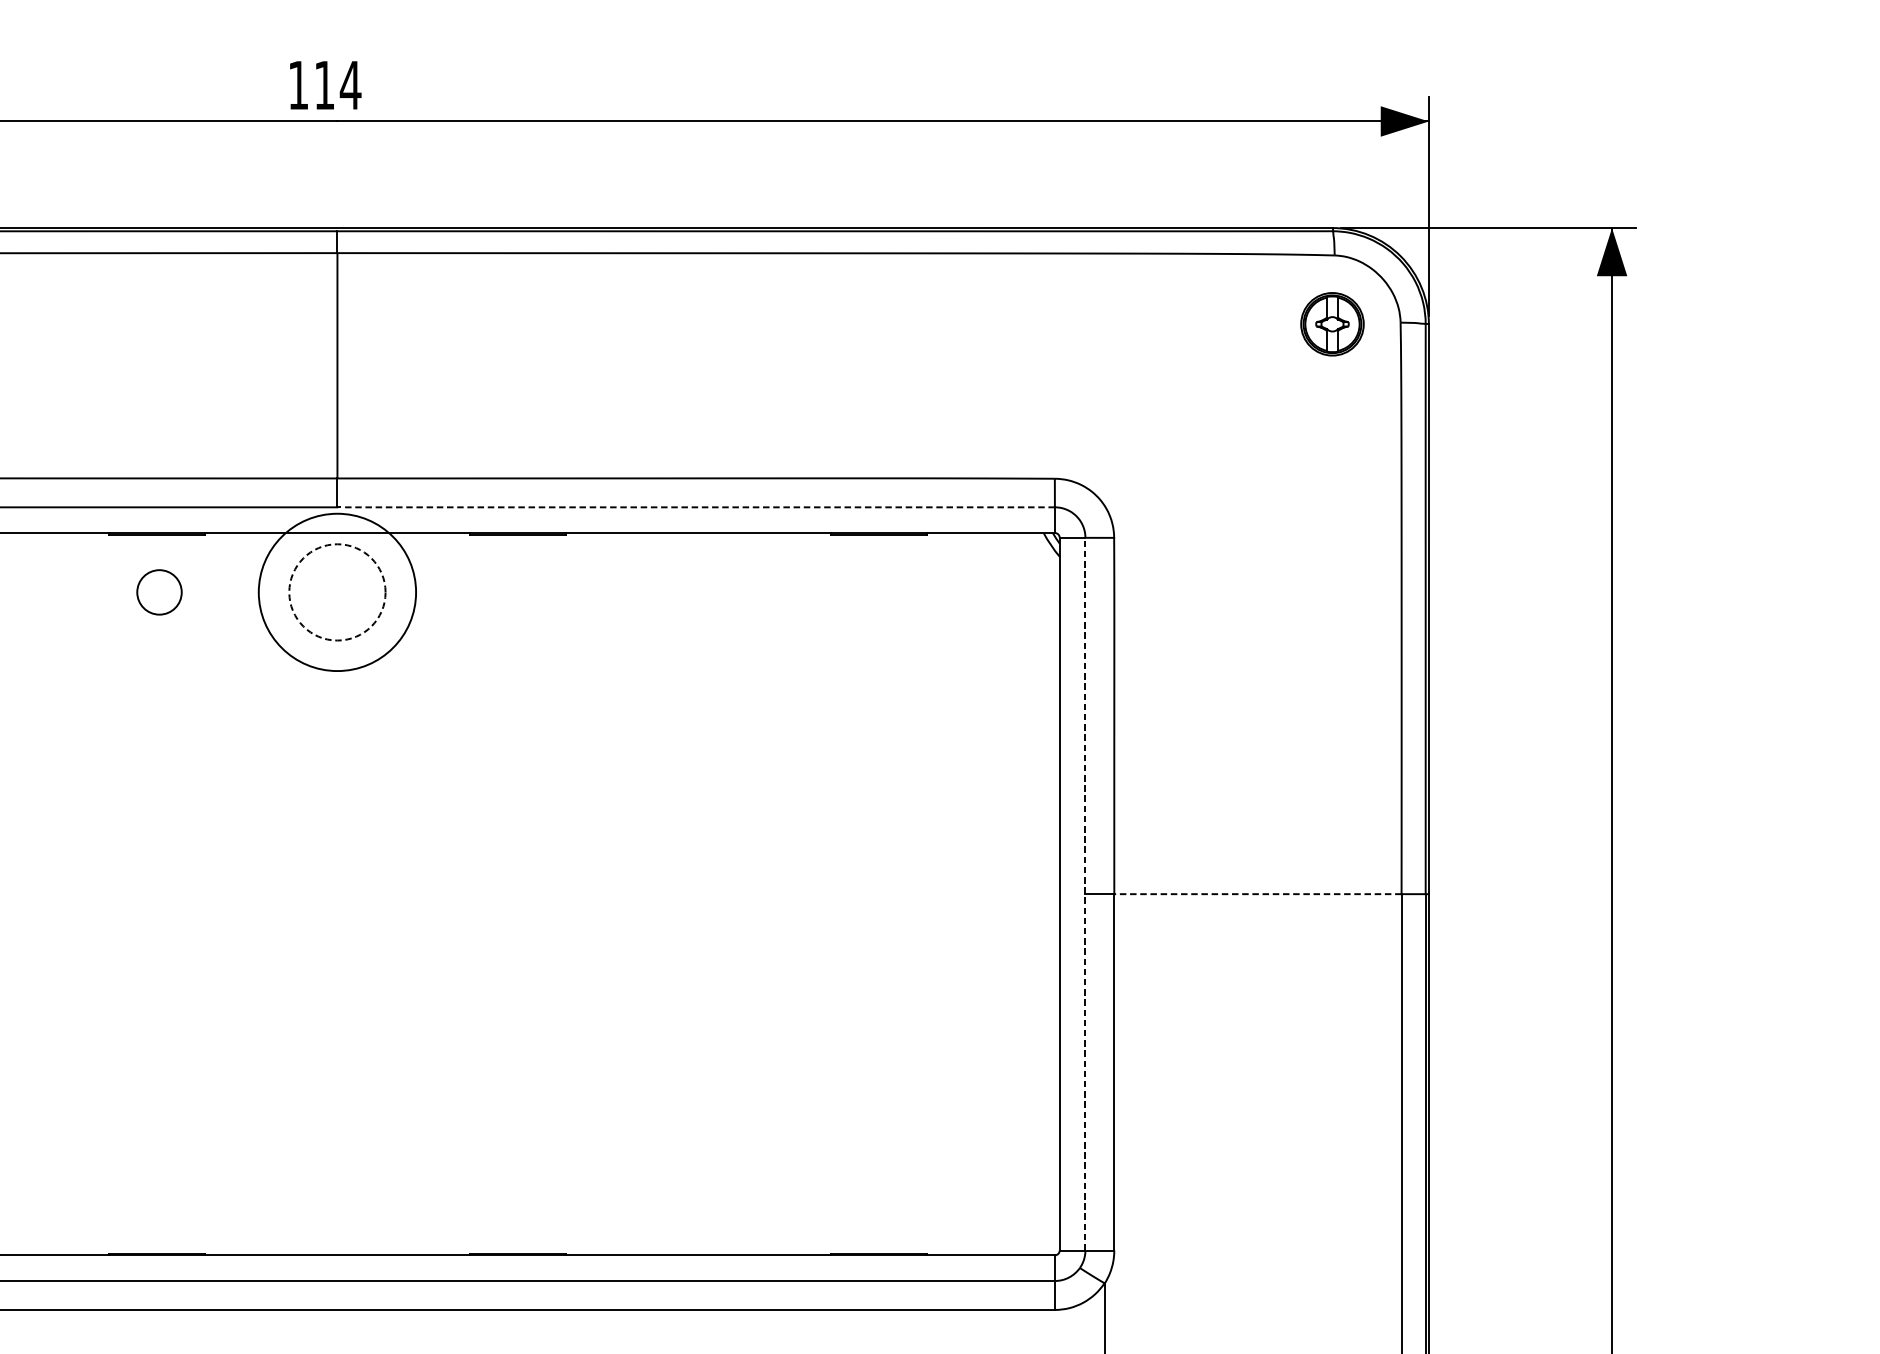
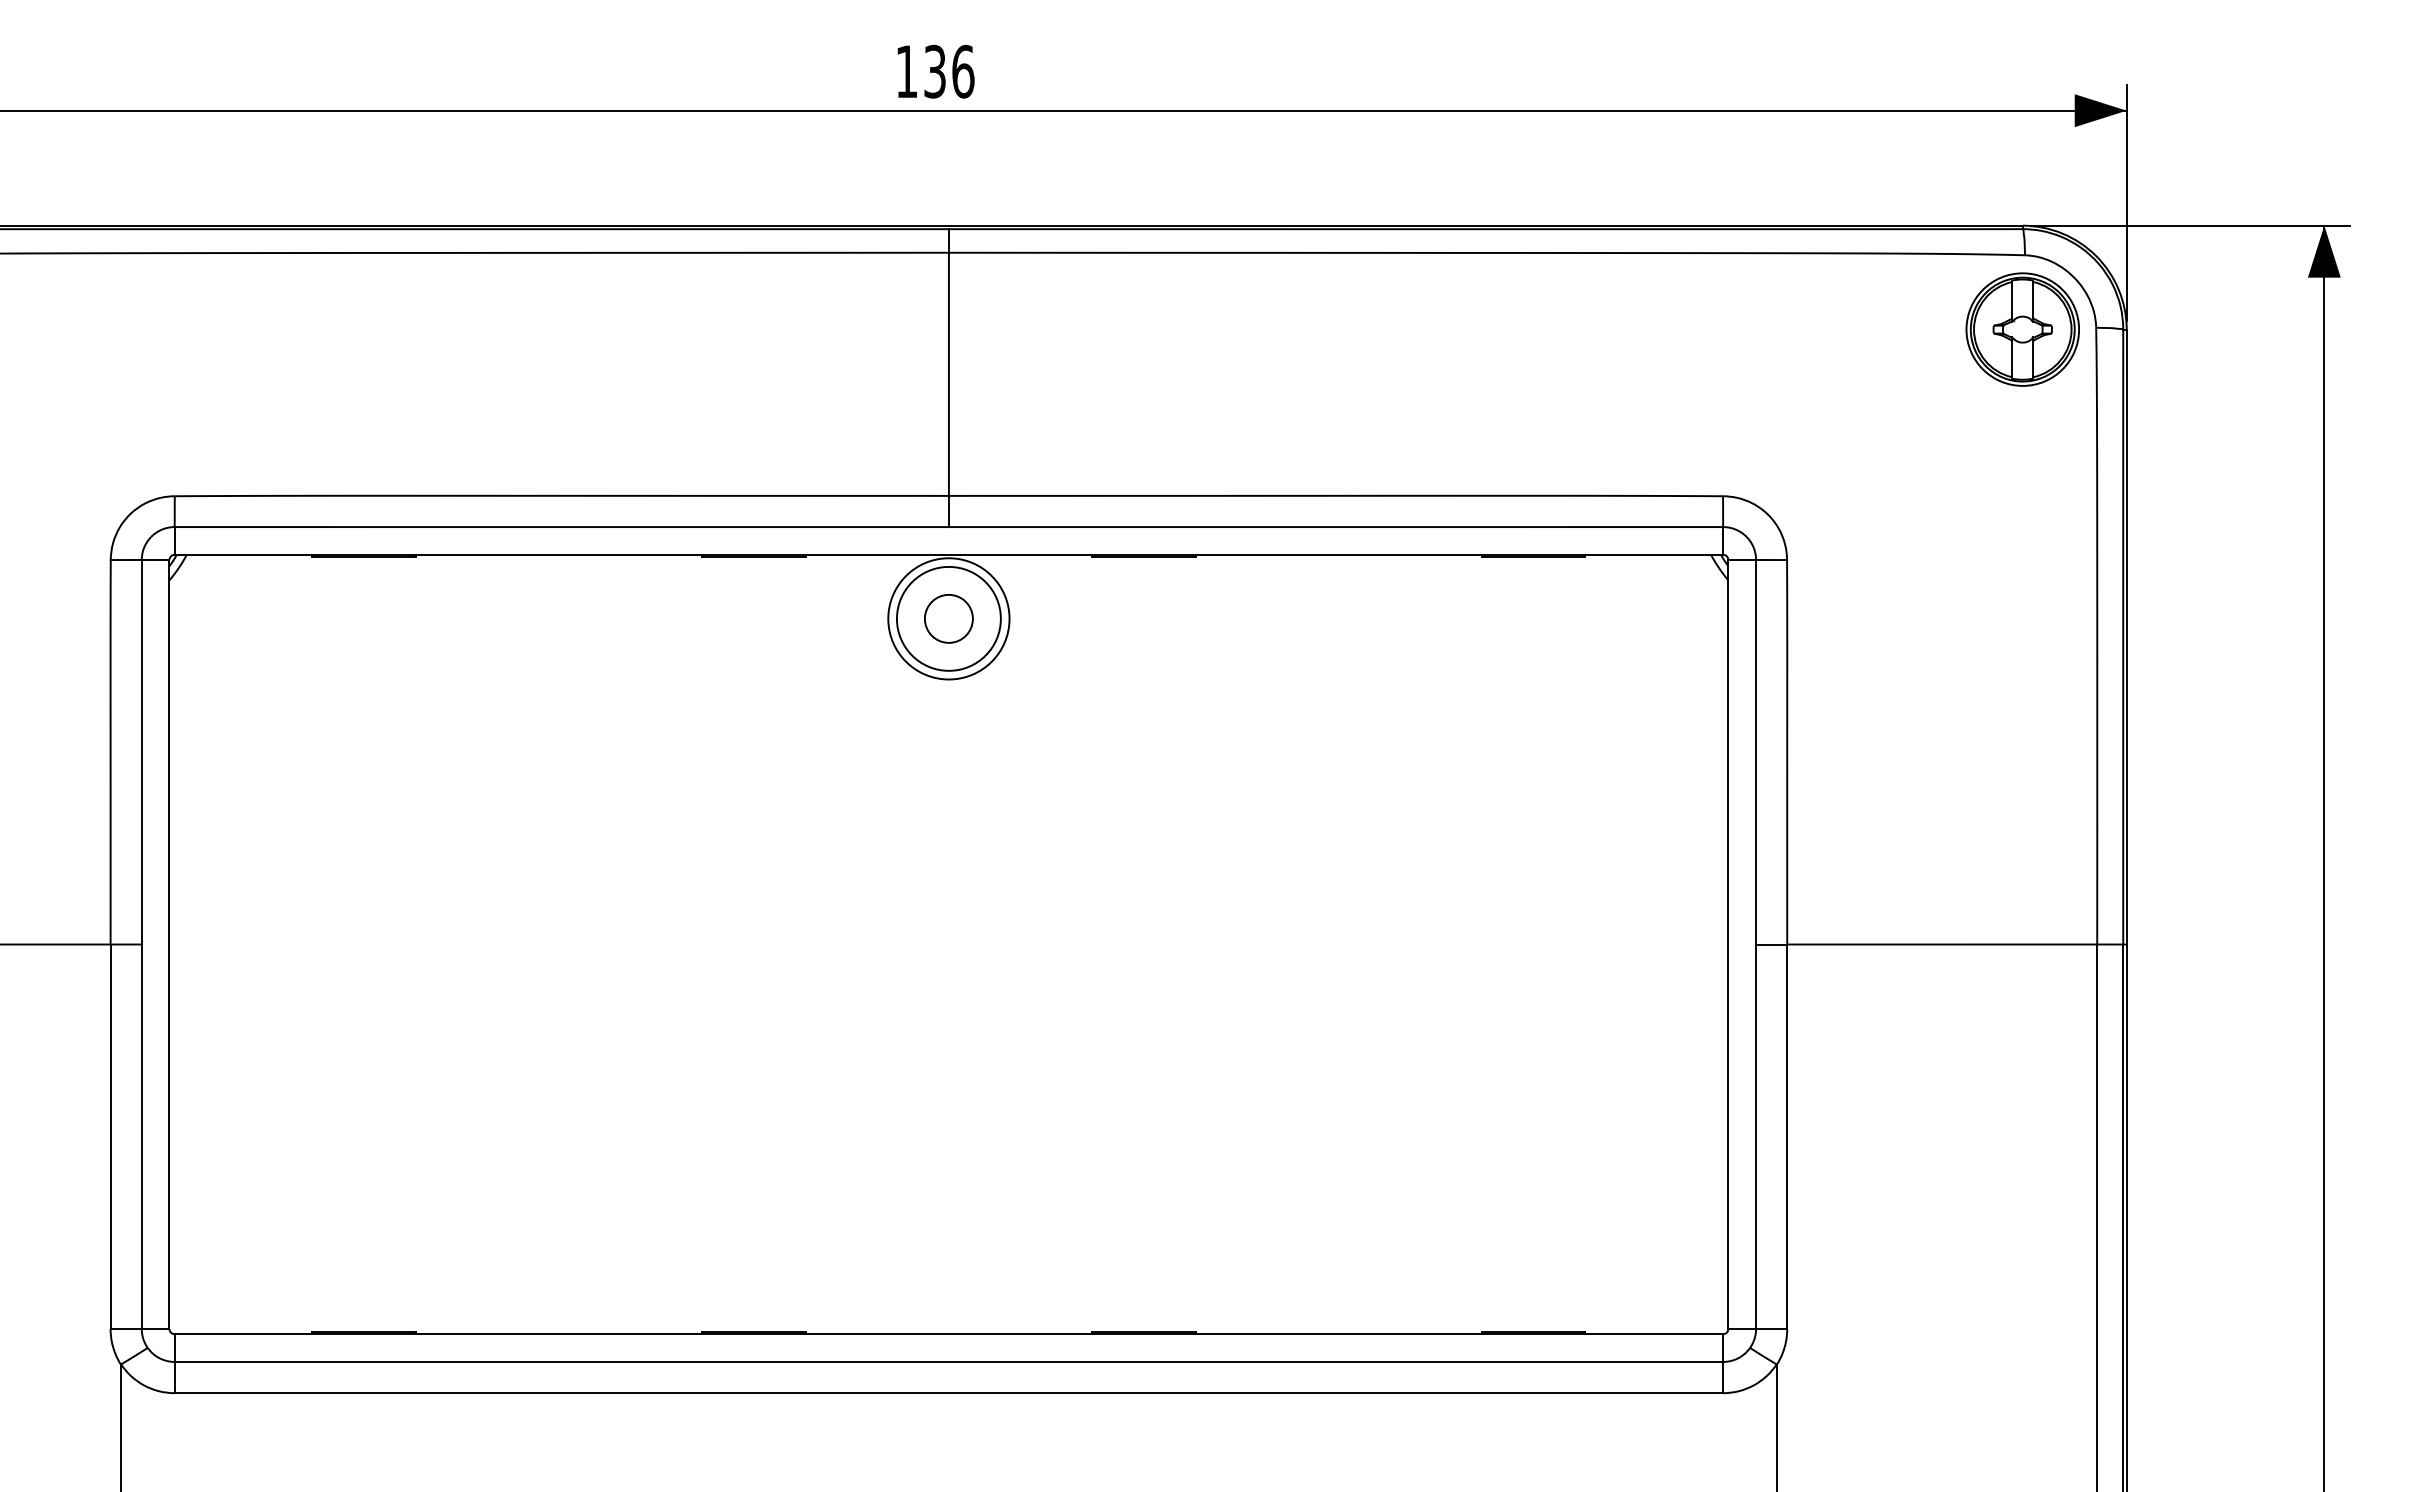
text: (337, 85) -> (949, 71), 114 -> 136
part: (1332, 324) -> (2022, 329), size x1.67
line: (695, 507) -> (1335, 527), dashed -> solid
circle: (159, 592) -> (948, 618), moved
circle: (337, 592) -> (948, 618), dashed -> solid
circle: (337, 592) -> (948, 618), size x0.71
line: (1085, 894) -> (1756, 944), dashed -> solid
line: (1258, 894) -> (1942, 944), dashed -> solid

